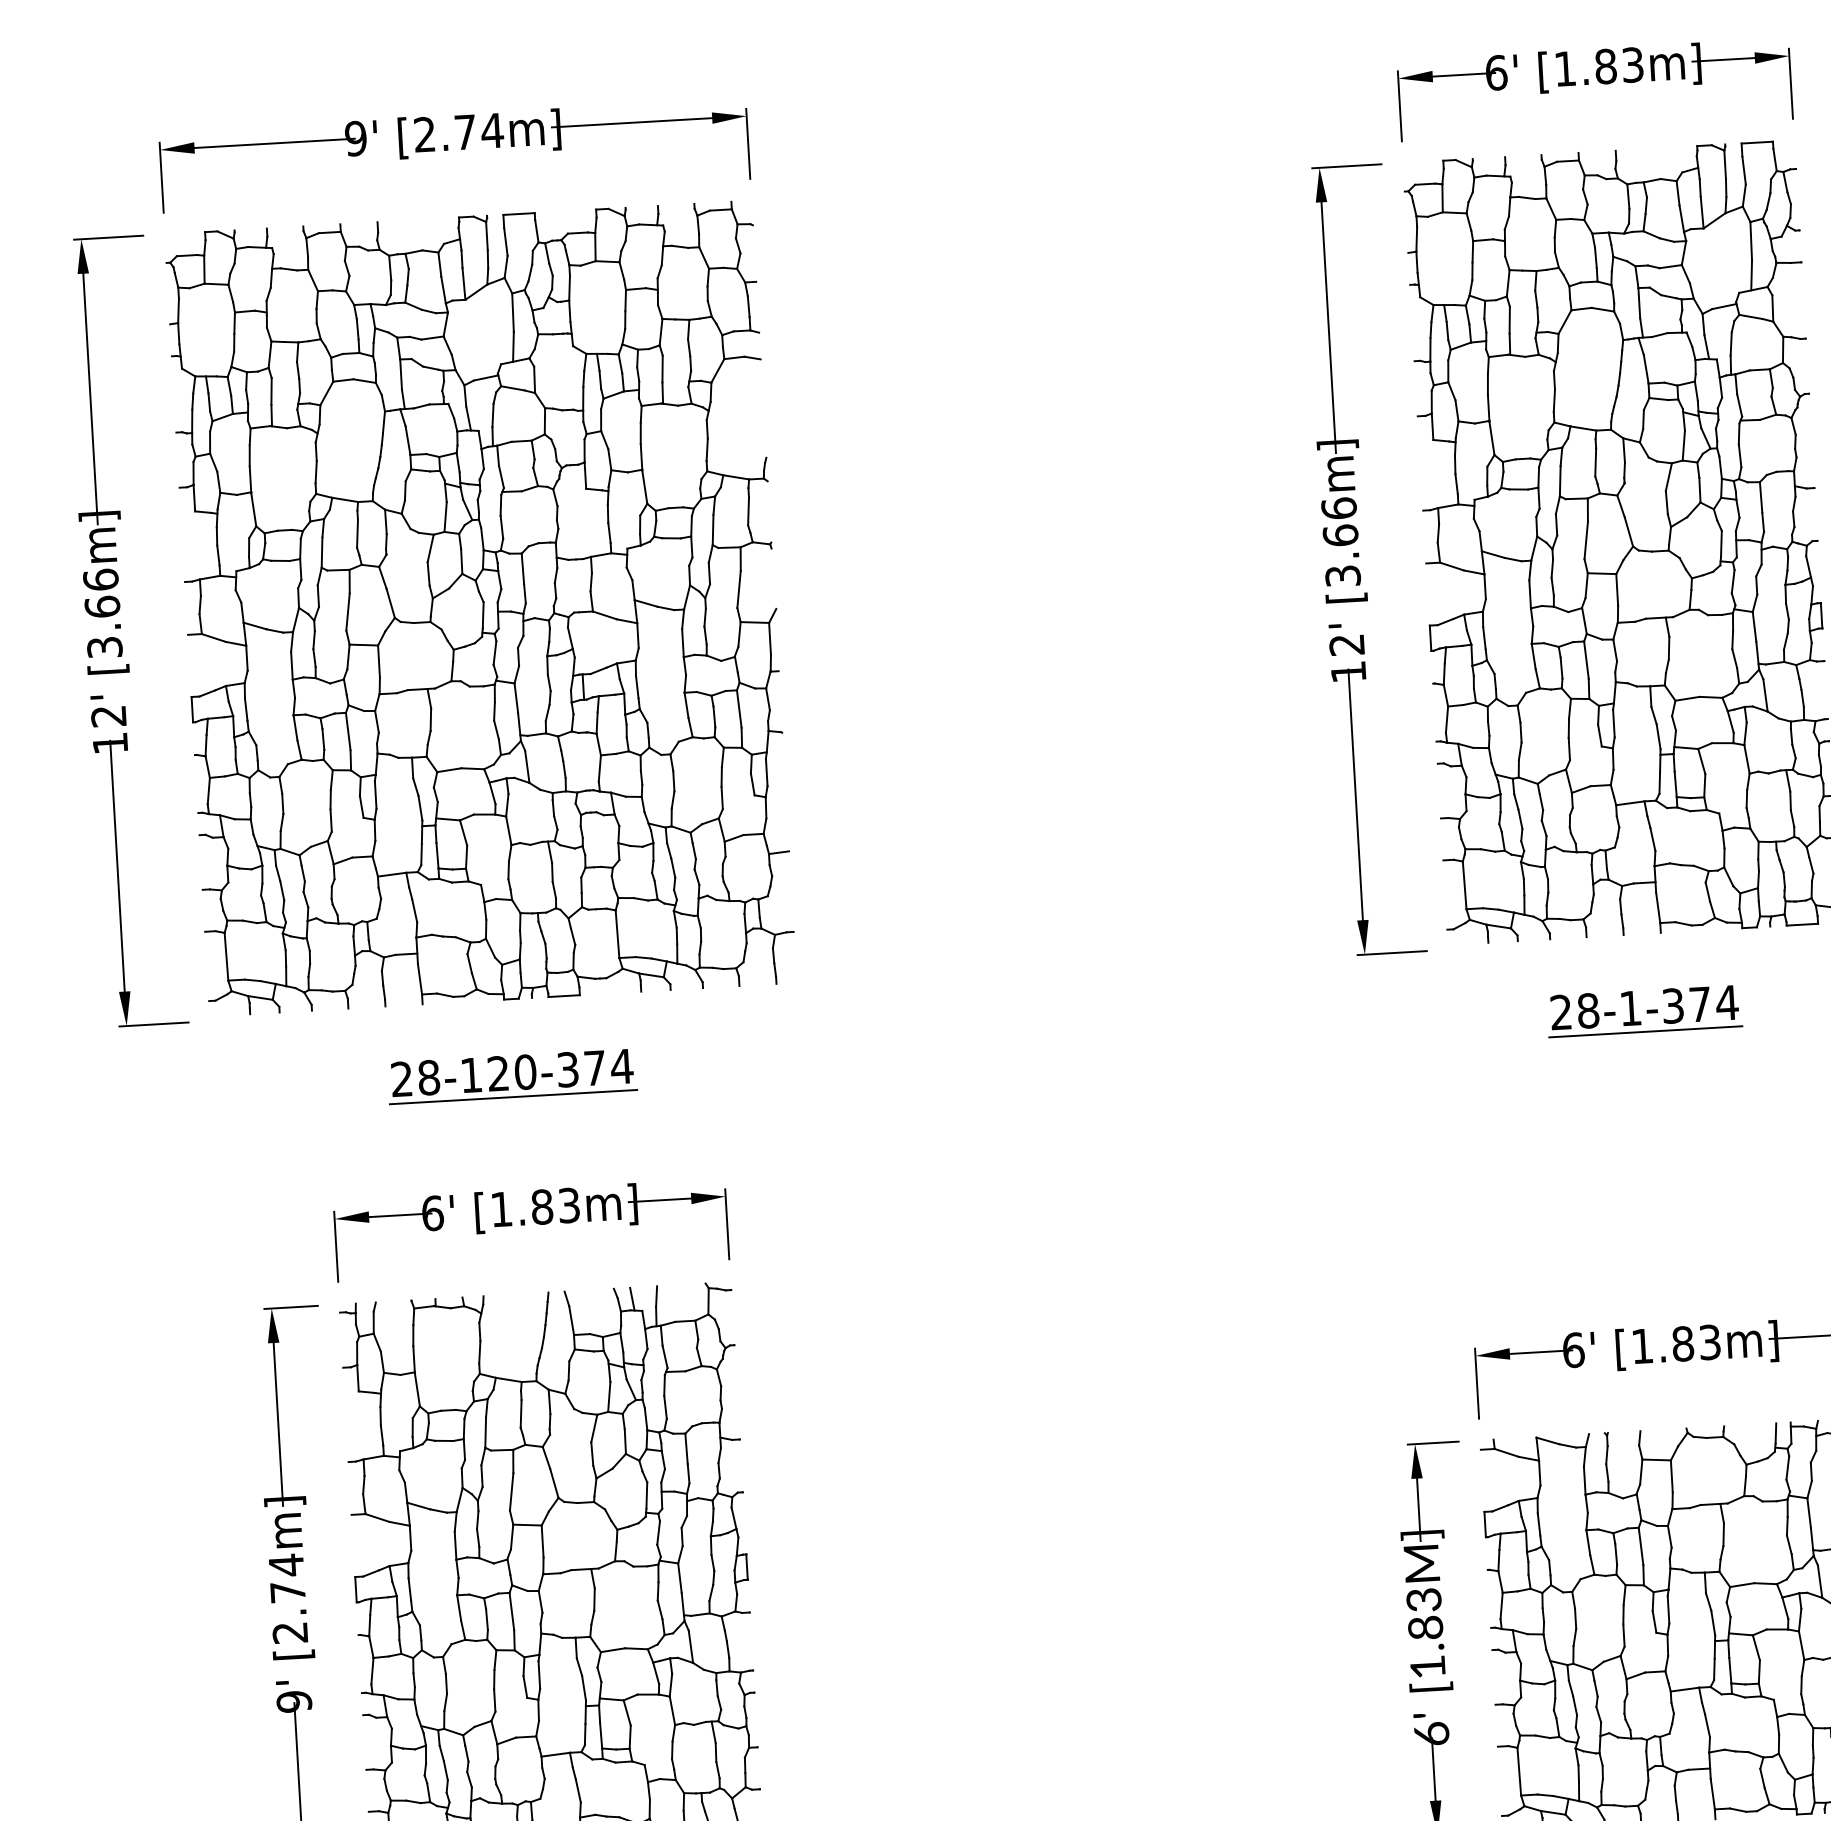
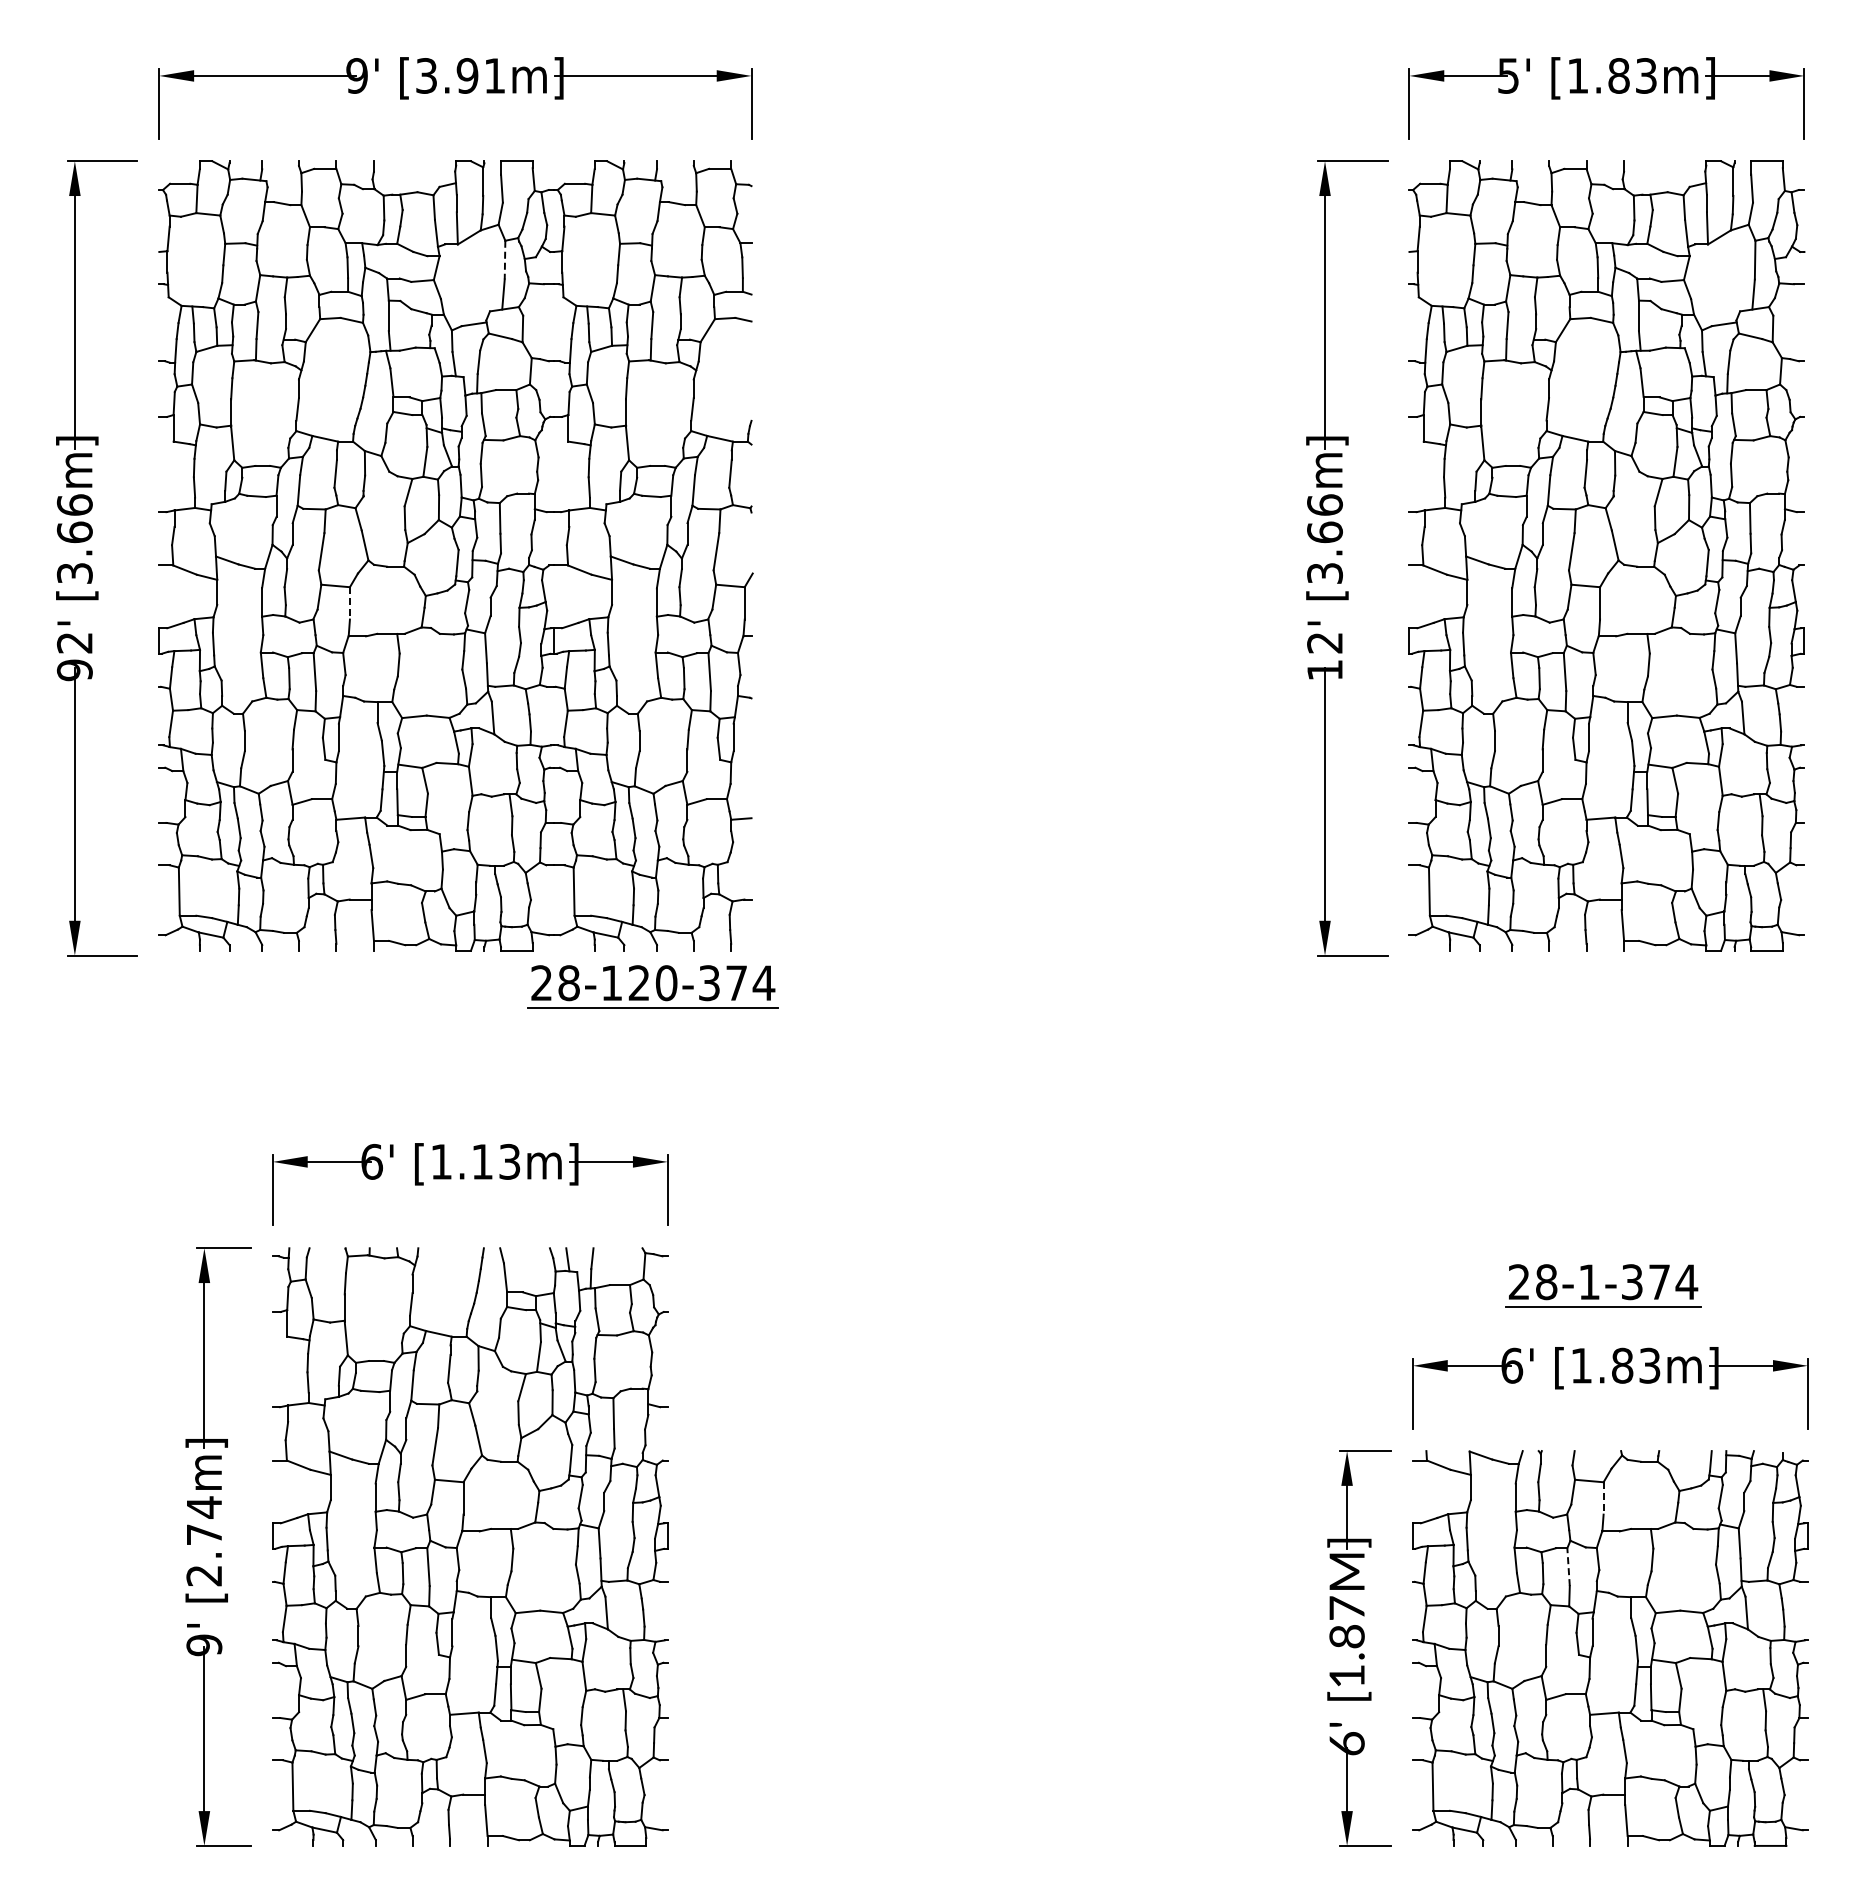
text: (1496, 72) -> (1508, 75), 6' -> 5'
text: (459, 132) -> (461, 75), [2.74m] -> [3.91m]
line: (513, 313) -> (505, 260), solid -> dashed
line: (378, 661) -> (349, 603), solid -> dashed
text: (110, 743) -> (74, 670), 12' -> 92'
part: (1644, 1010) -> (1603, 1285), moved
part: (511, 1076) -> (652, 986), moved
text: (542, 1206) -> (482, 1161), [1.83m] -> [1.13m]
line: (1671, 1476) -> (1603, 1498), solid -> dashed
line: (1640, 1546) -> (1568, 1567), solid -> dashed
text: (1423, 1600) -> (1346, 1608), [1.83M] -> [1.87M]

